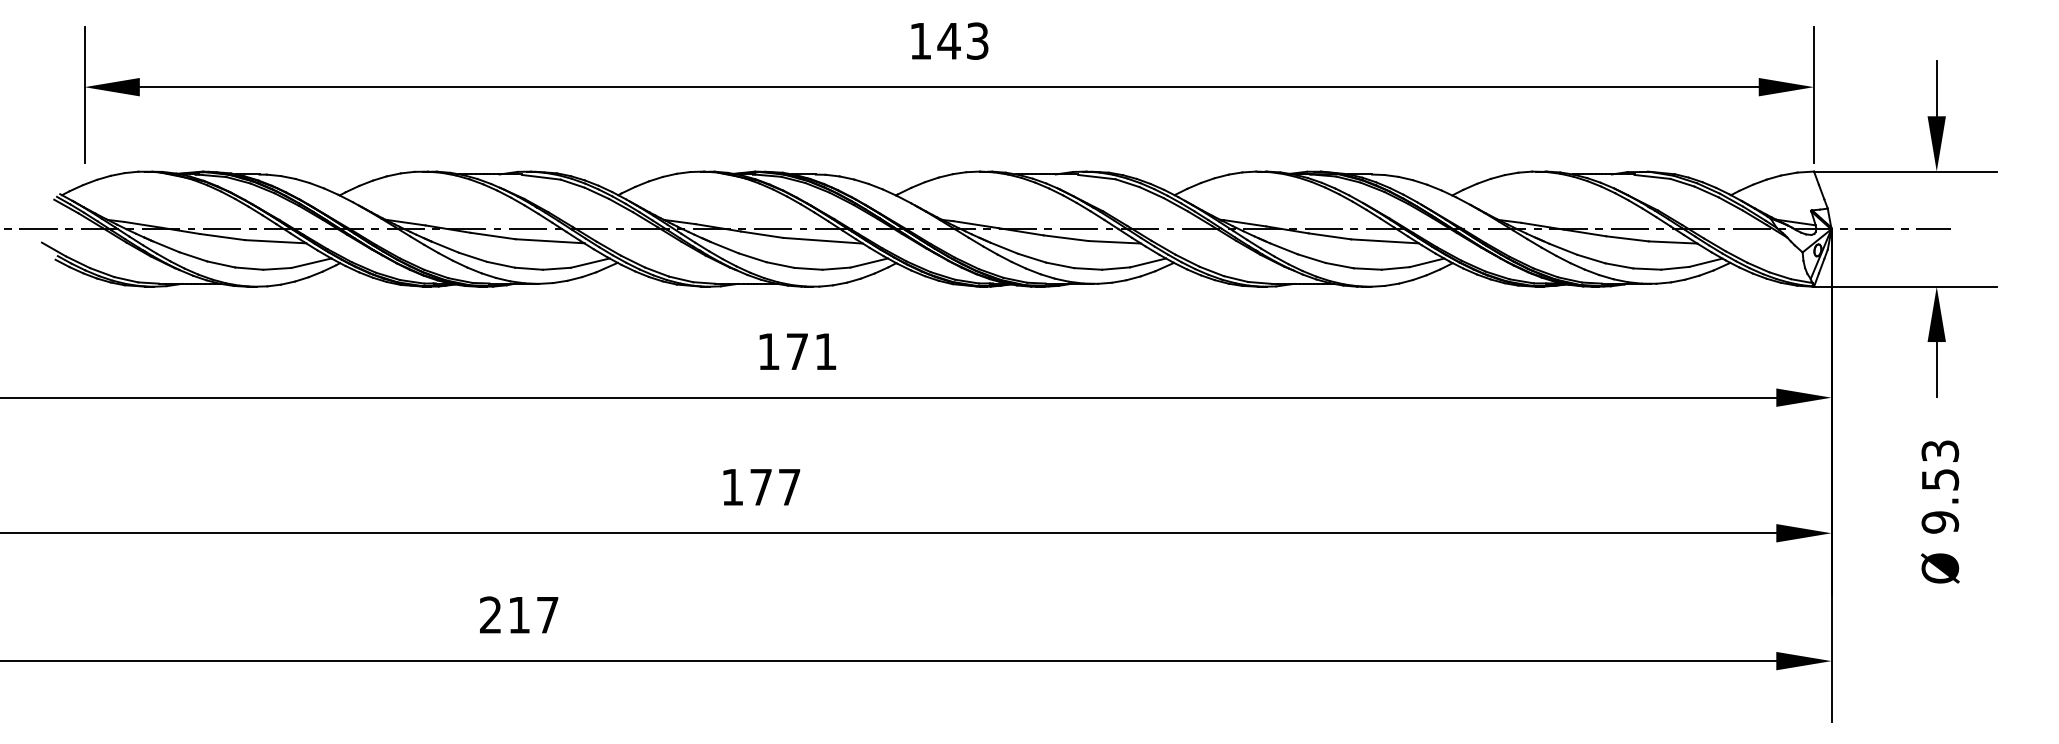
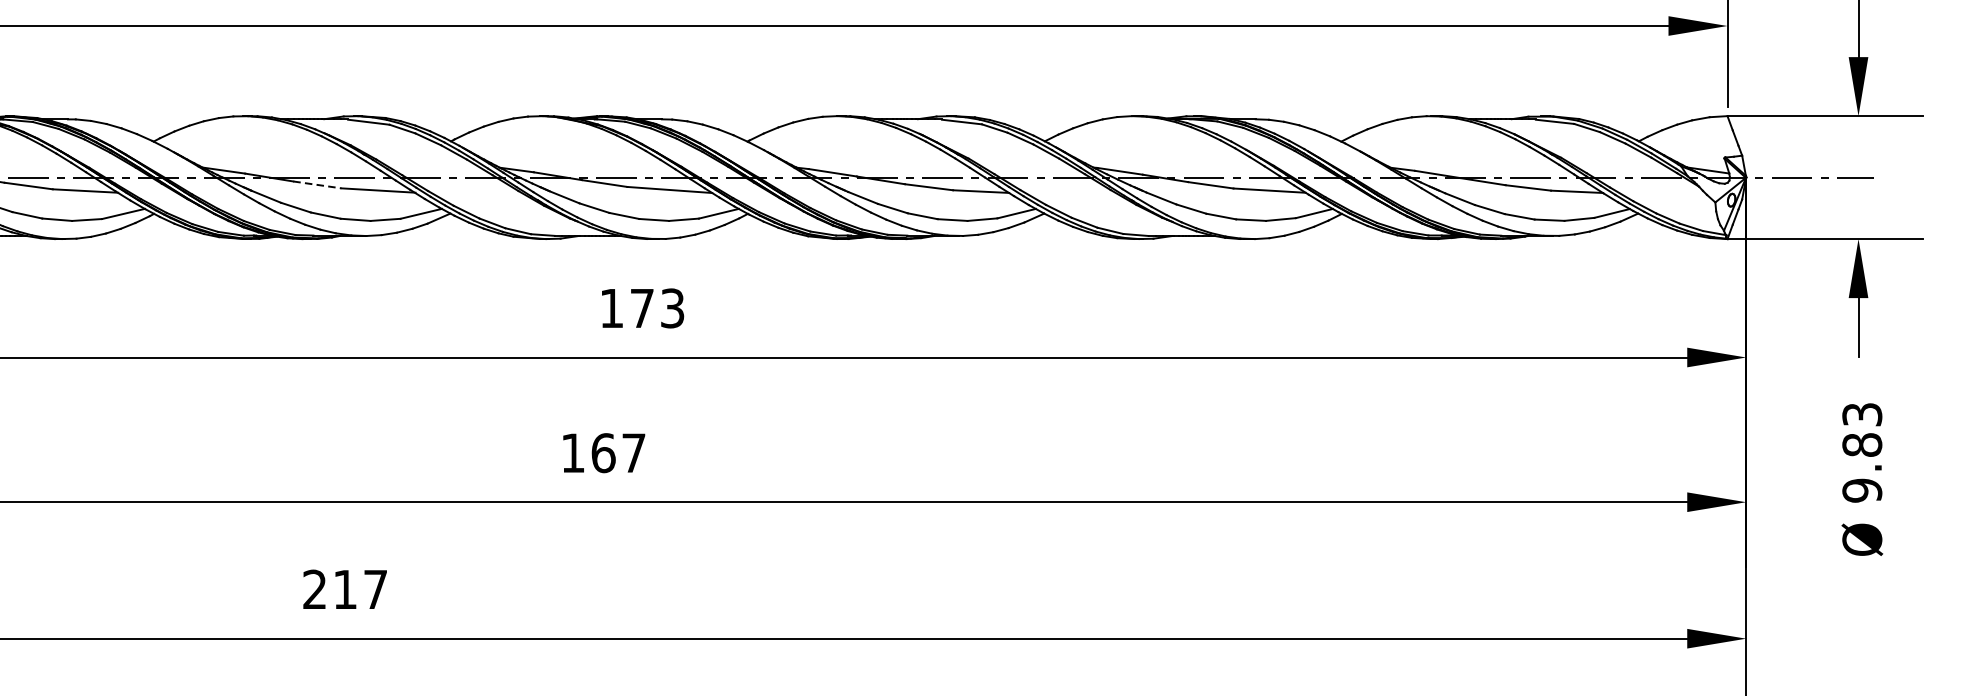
line: (493, 236) -> (317, 185), solid -> dashed
text: (825, 351) -> (672, 308), 171 -> 173
text: (1940, 479) -> (1862, 444), 9.53 -> 9.83
text: (761, 487) -> (603, 453), 177 -> 167

